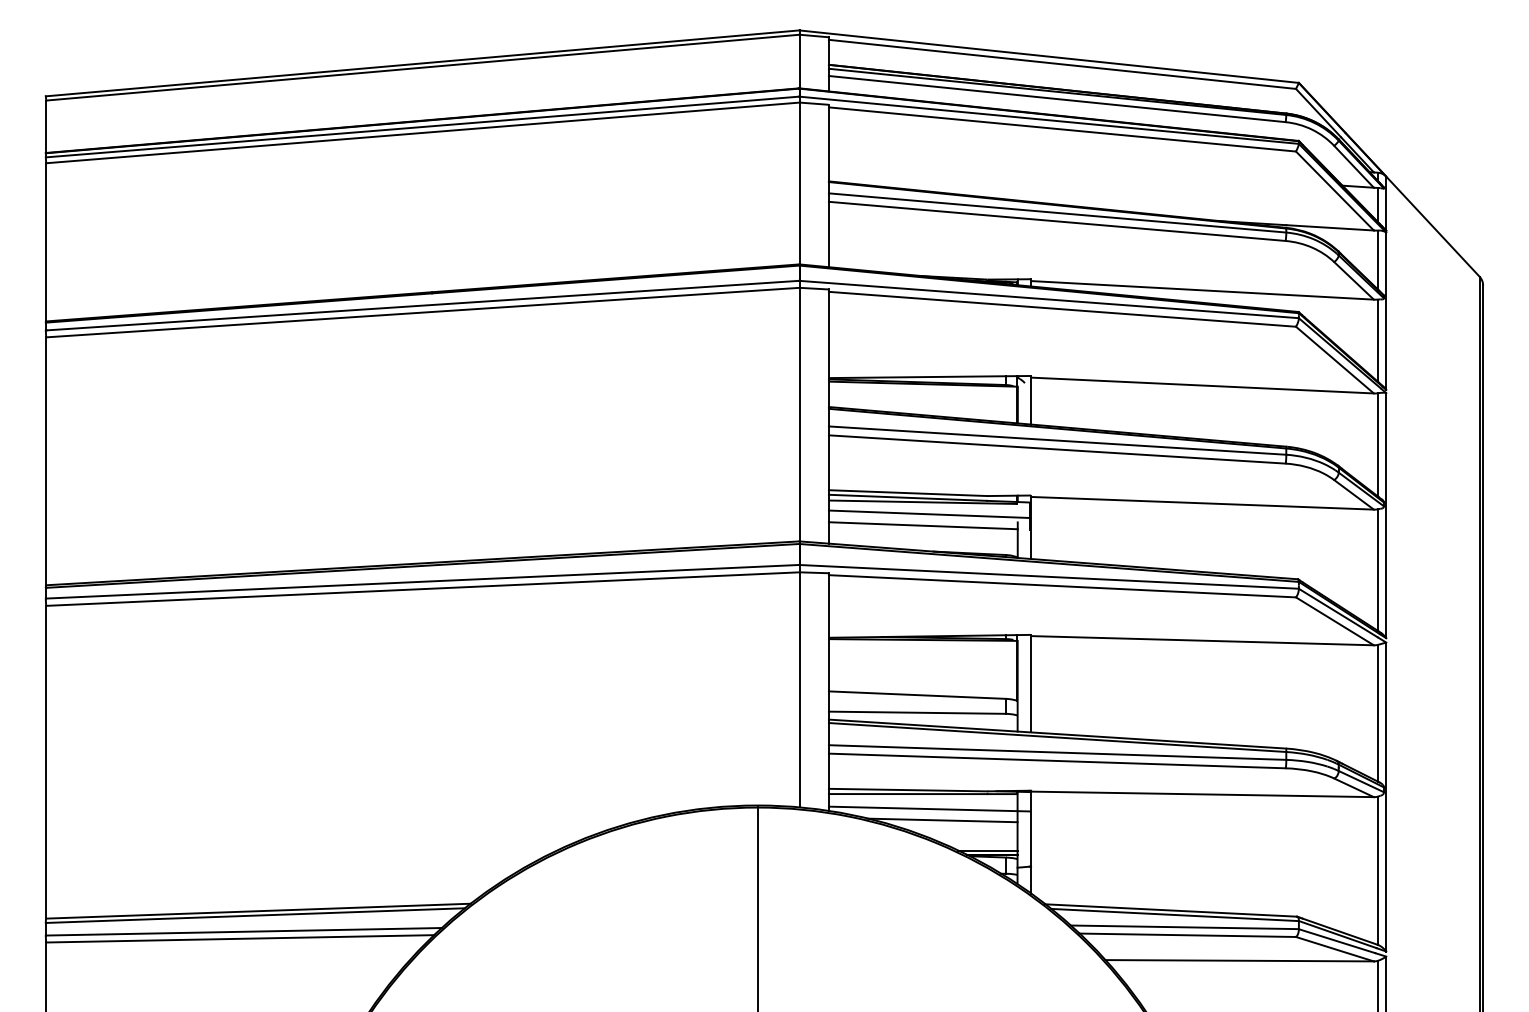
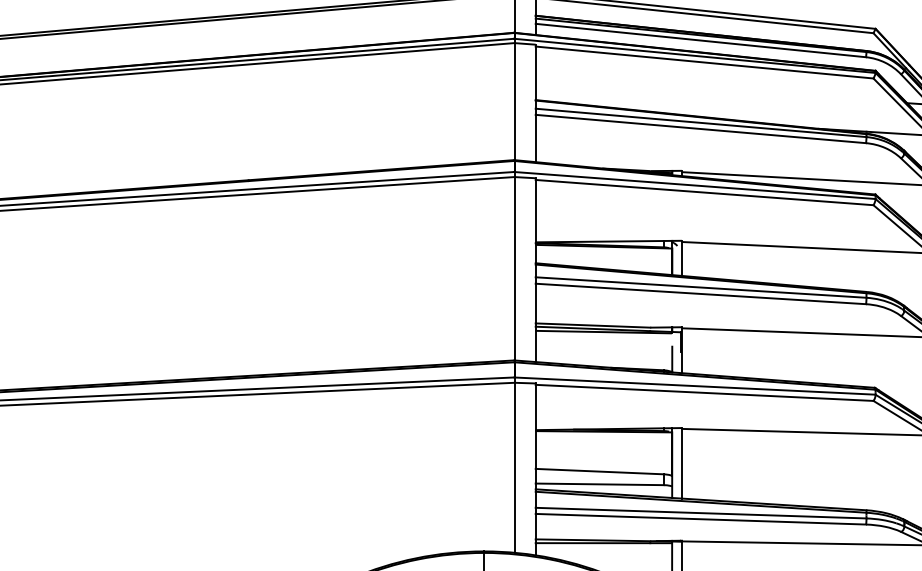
line: (928, 514) -> (607, 340), removed
line: (922, 525) -> (603, 348), removed
line: (928, 808) -> (607, 553), removed
line: (941, 820) -> (617, 562), removed

